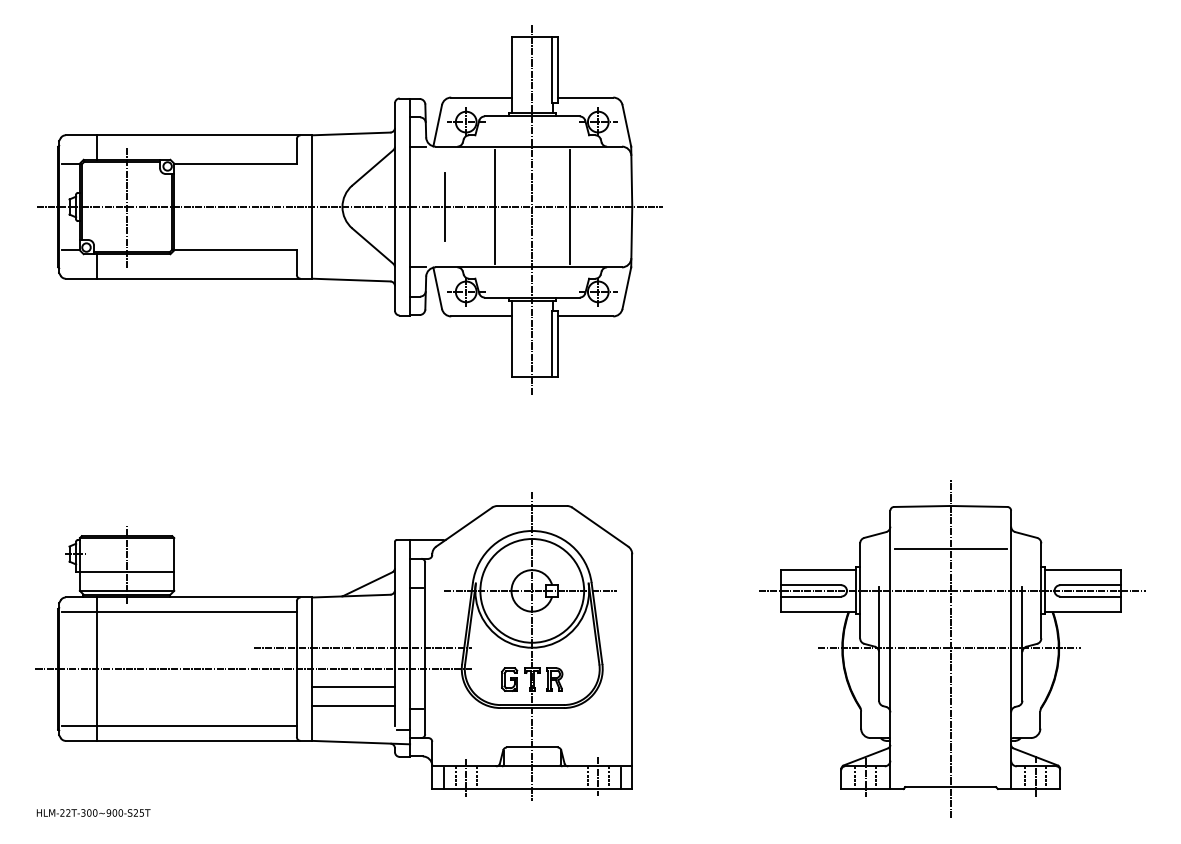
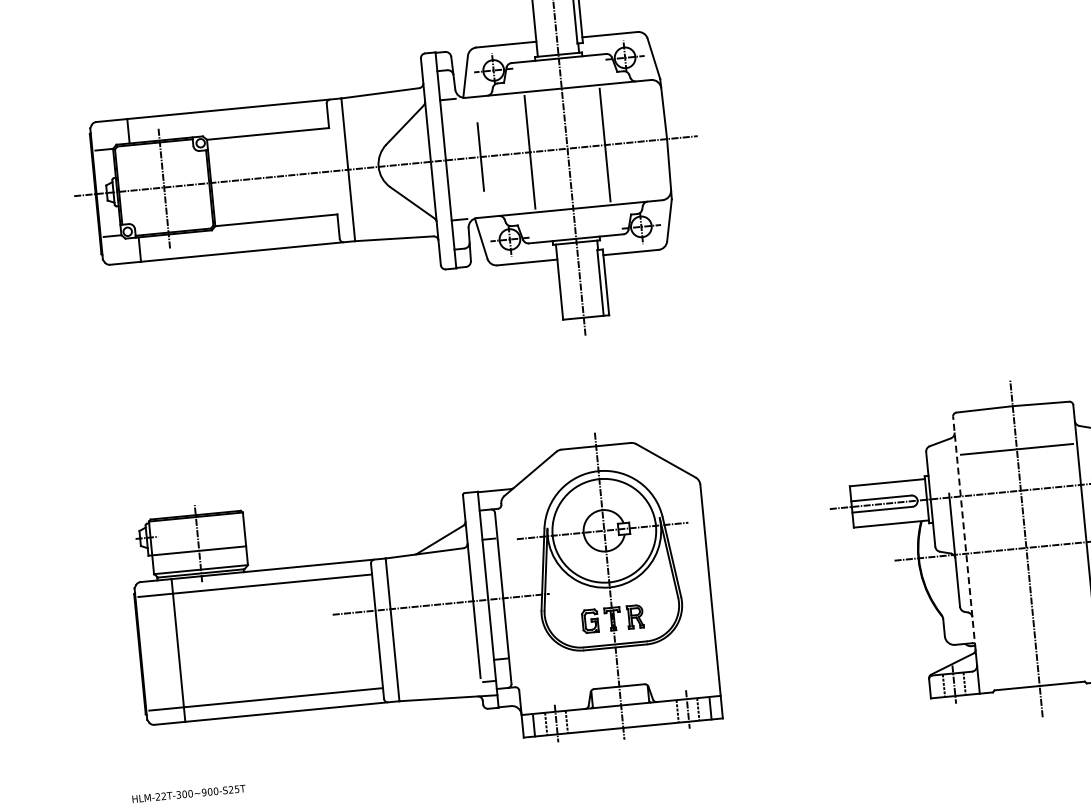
line: (890, 627) -> (964, 532), solid -> dashed
line: (253, 669) -> (334, 635), removed
line: (353, 686) -> (435, 643), removed
line: (353, 706) -> (437, 663), removed

